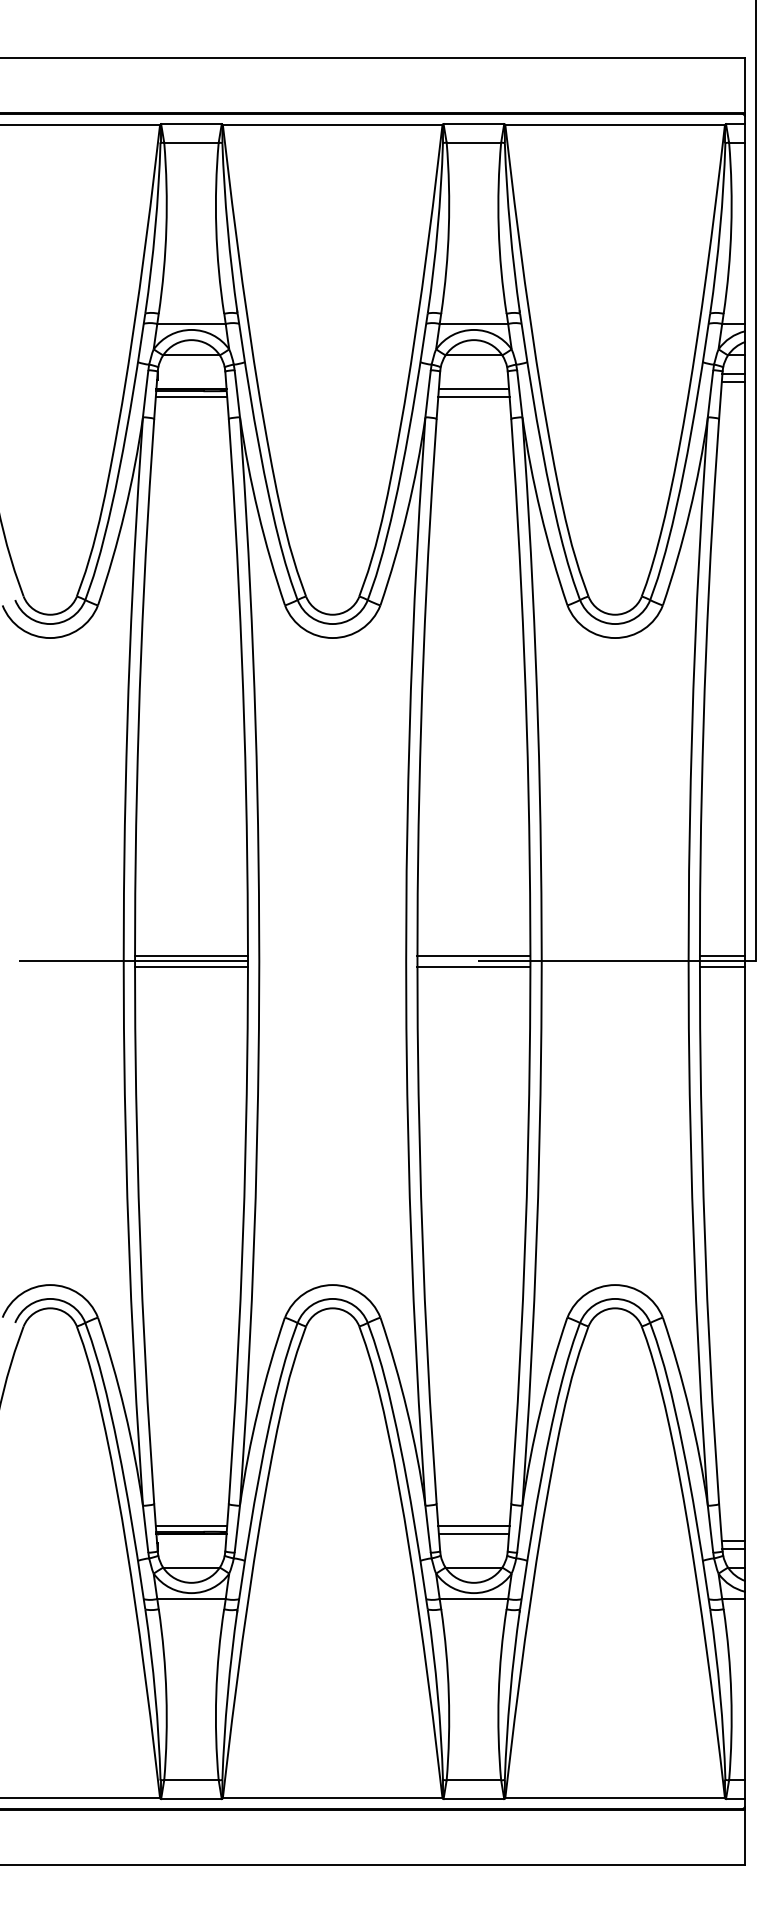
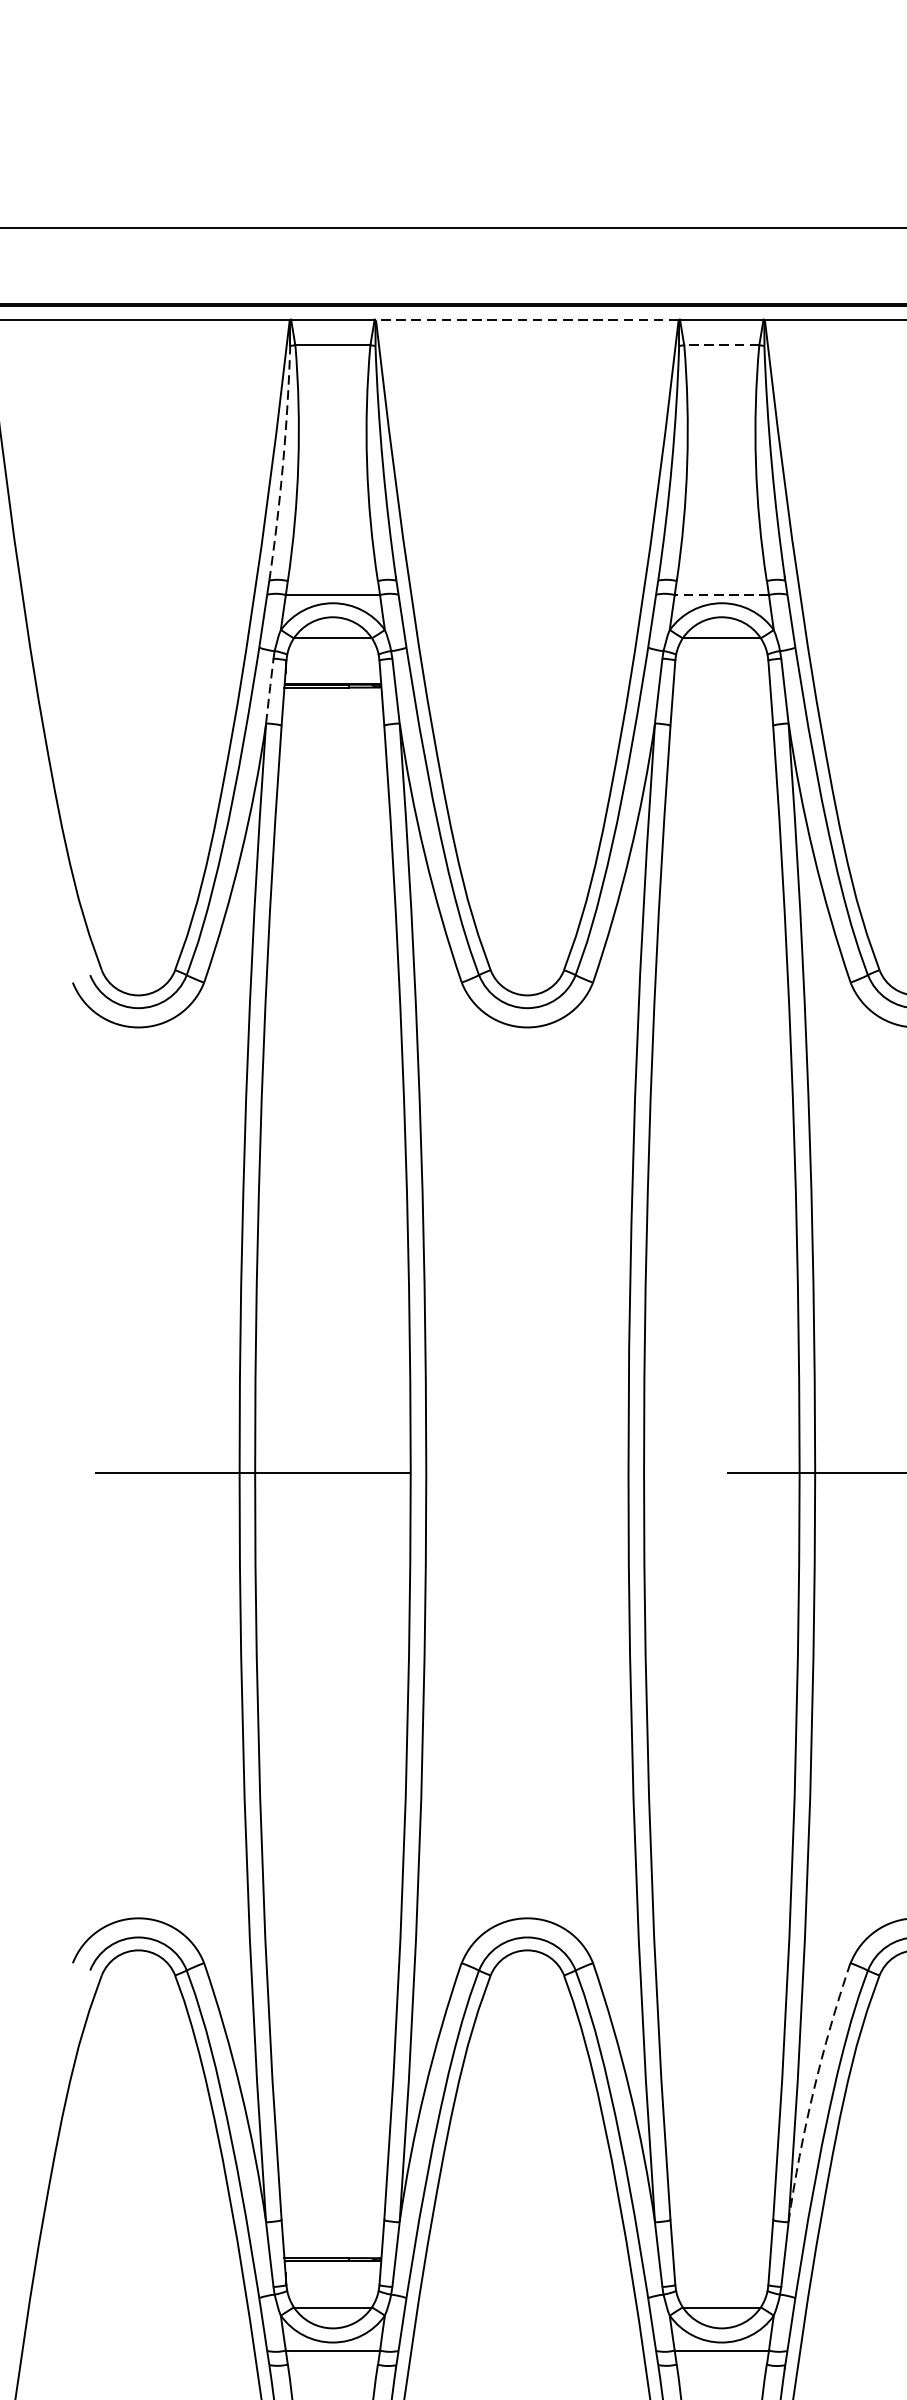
line: (332, 124) -> (527, 320), solid -> dashed
line: (473, 142) -> (721, 345), solid -> dashed
arc: (155, 228) -> (283, 463), solid -> dashed
line: (473, 324) -> (721, 595), solid -> dashed
line: (473, 388) -> (721, 683), removed
line: (145, 393) -> (269, 690), solid -> dashed
line: (191, 396) -> (332, 694), removed
line: (473, 396) -> (721, 694), removed
line: (191, 956) -> (332, 1465), removed
line: (473, 956) -> (721, 1465), removed
line: (191, 966) -> (332, 1479), removed
line: (473, 966) -> (721, 1479), removed
arc: (540, 1410) -> (813, 2091), solid -> dashed
line: (191, 1526) -> (332, 2250), removed
line: (473, 1526) -> (721, 2250), removed
line: (473, 1534) -> (721, 2261), removed

